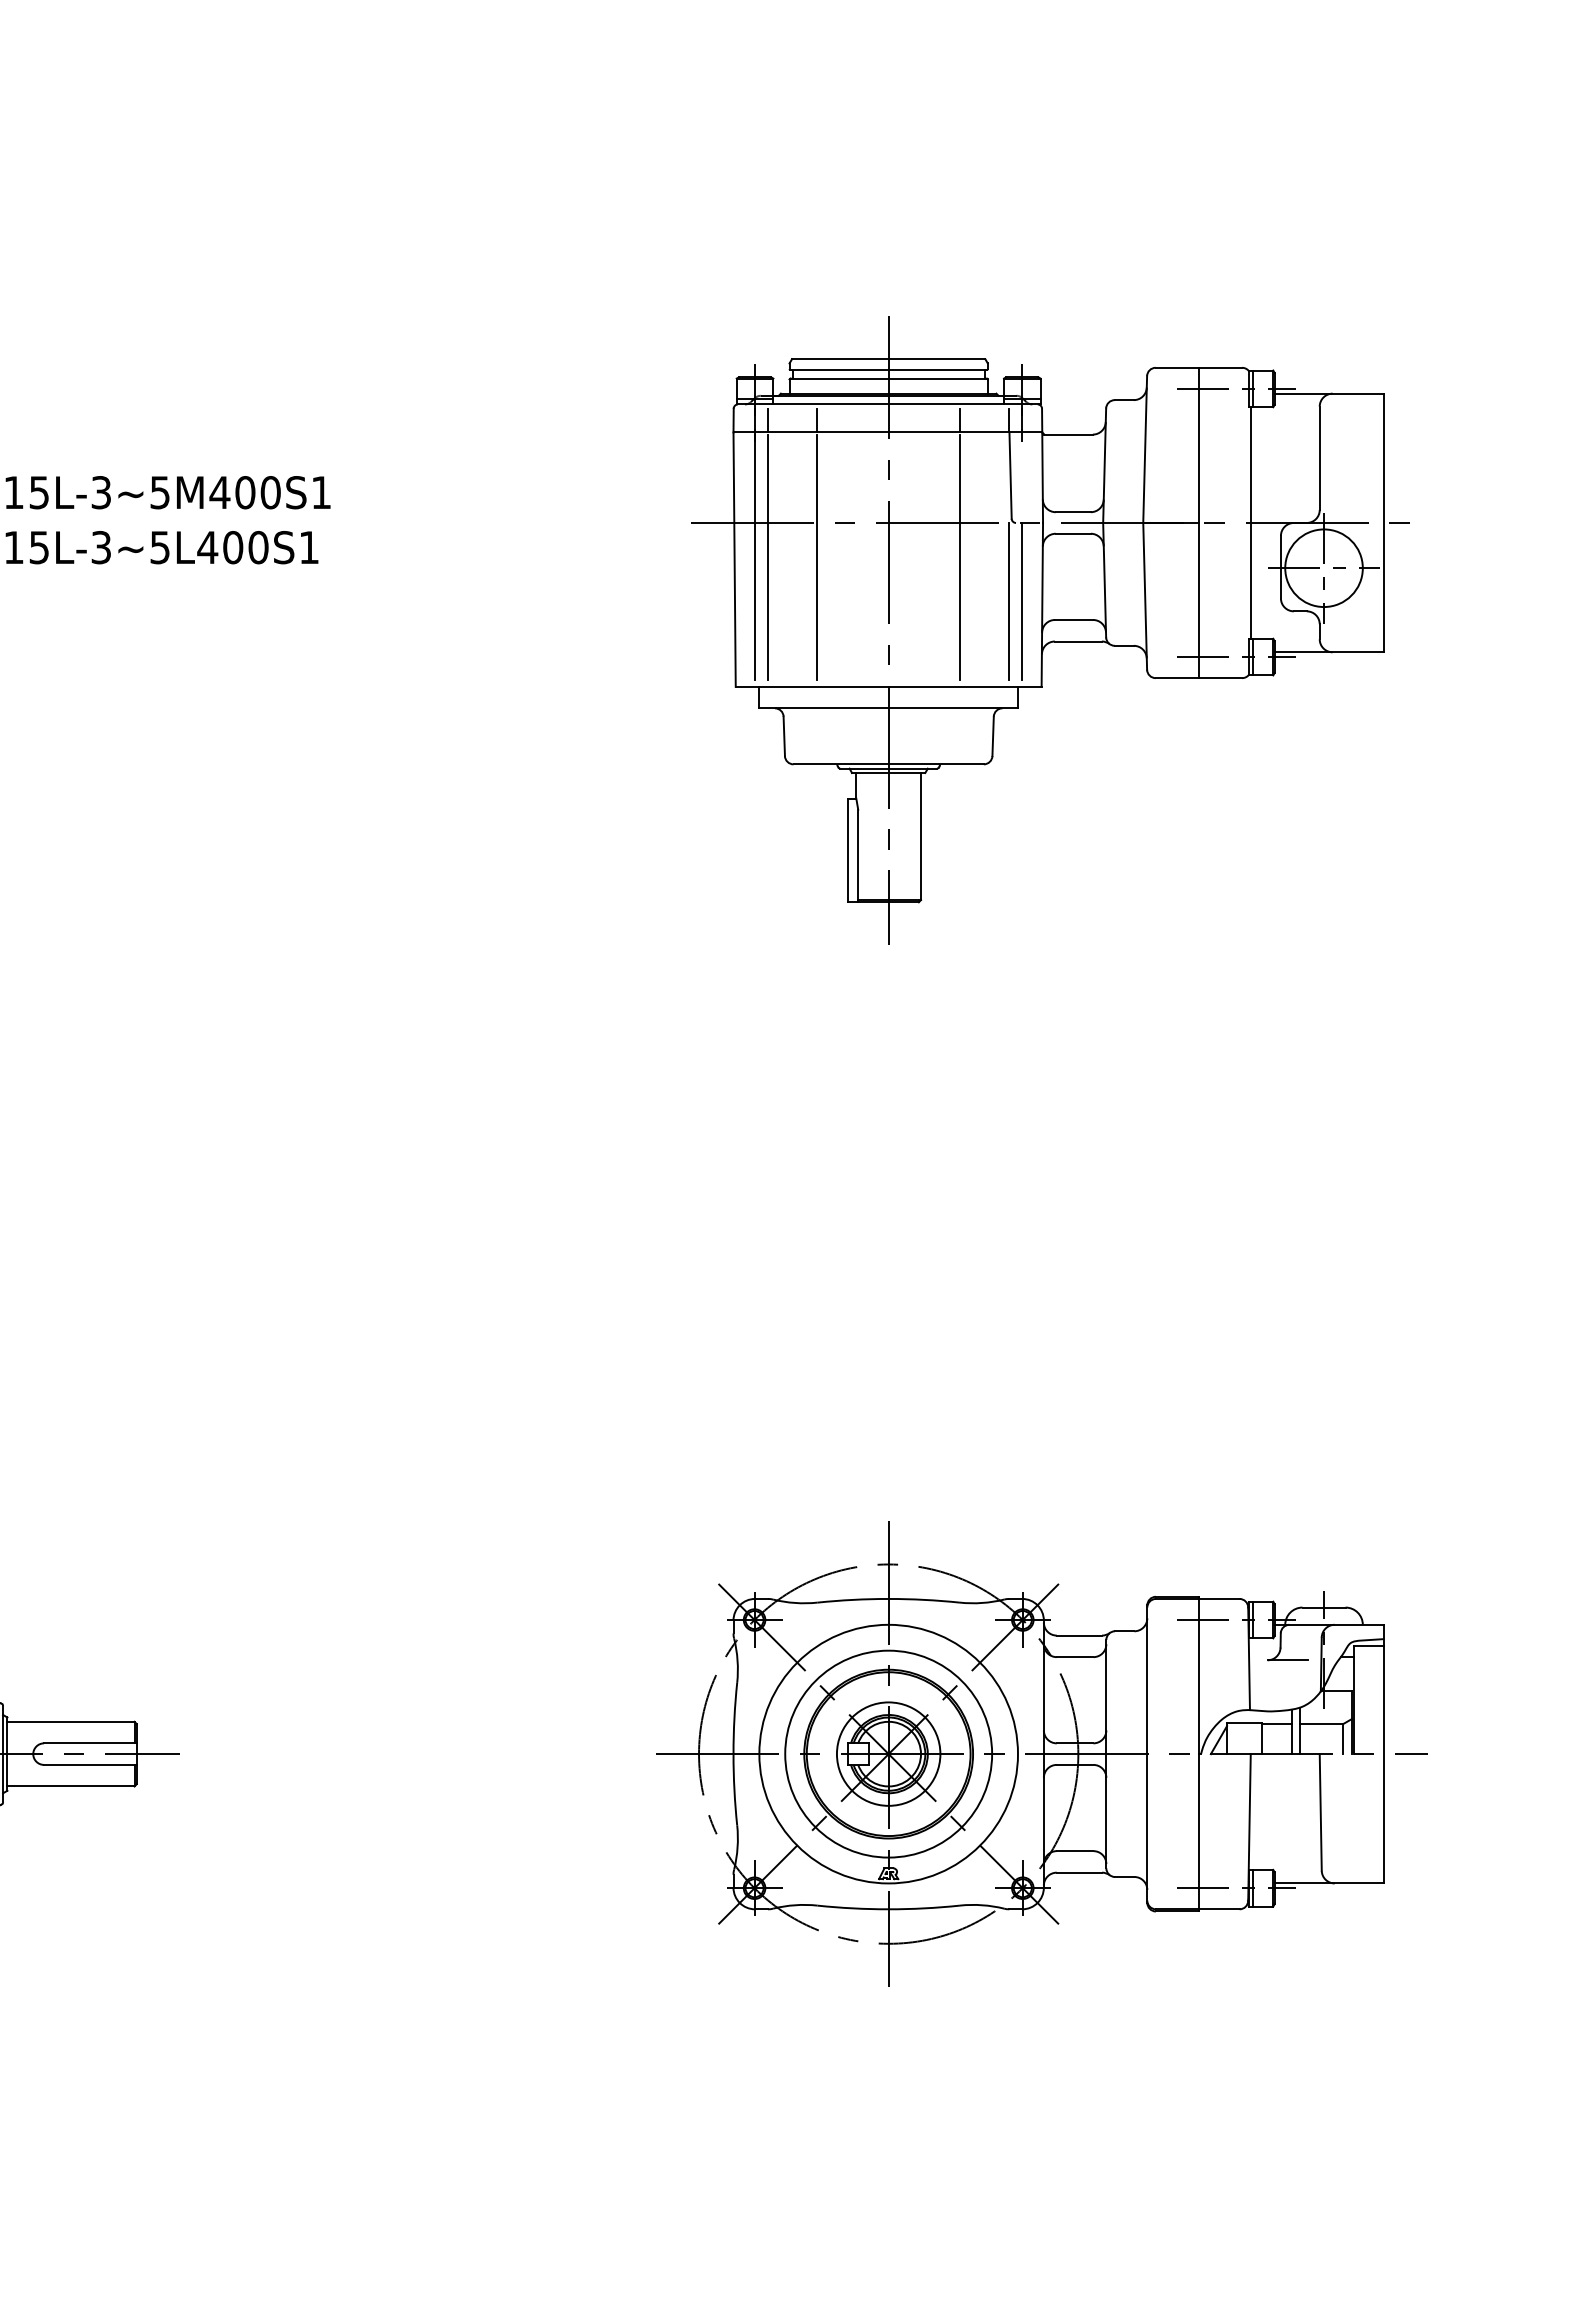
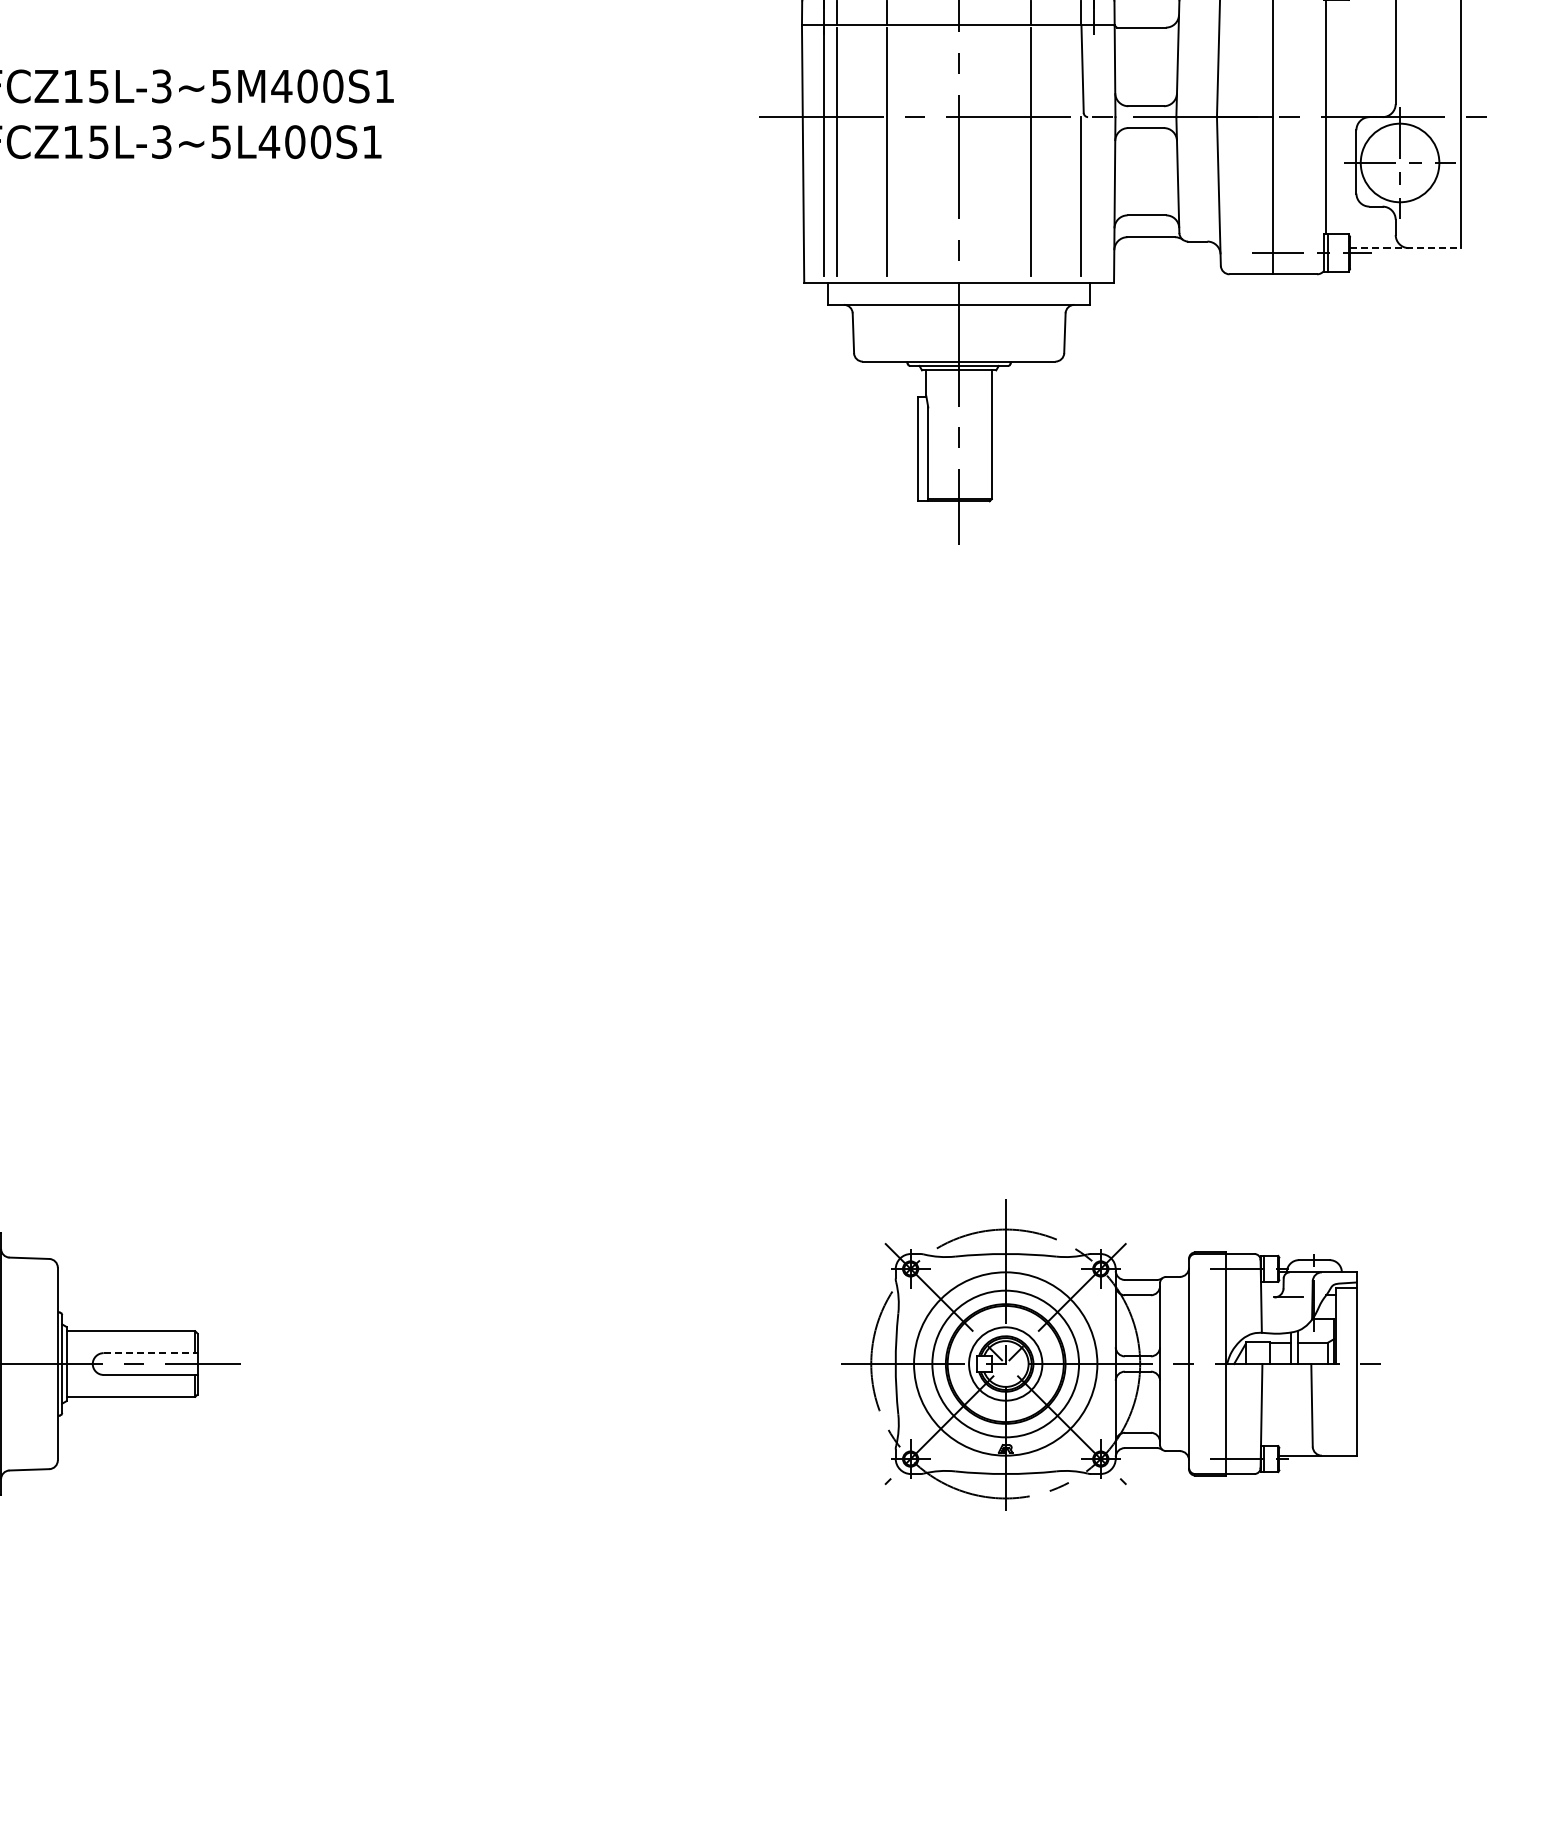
line: (1022, 601) -> (1094, 196), removed
line: (1329, 652) -> (1405, 248), solid -> dashed
line: (90, 1743) -> (150, 1353), solid -> dashed
part: (1041, 1753) -> (1113, 1363), size x0.7

